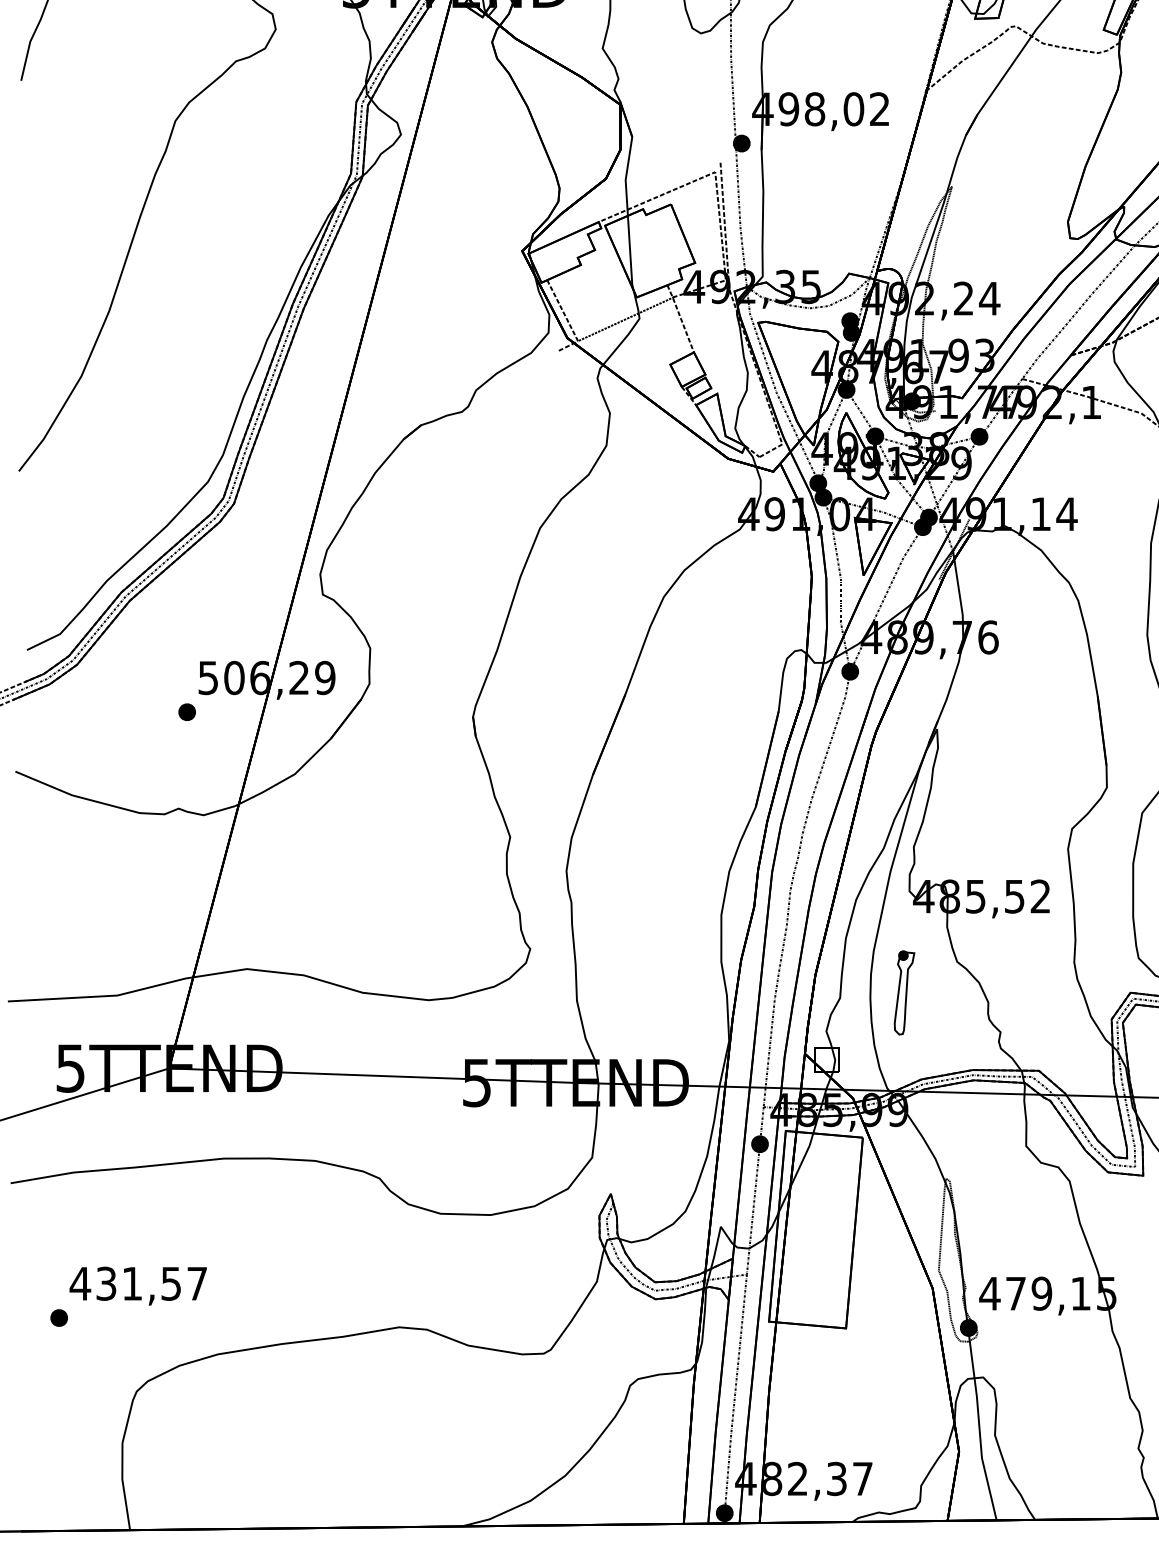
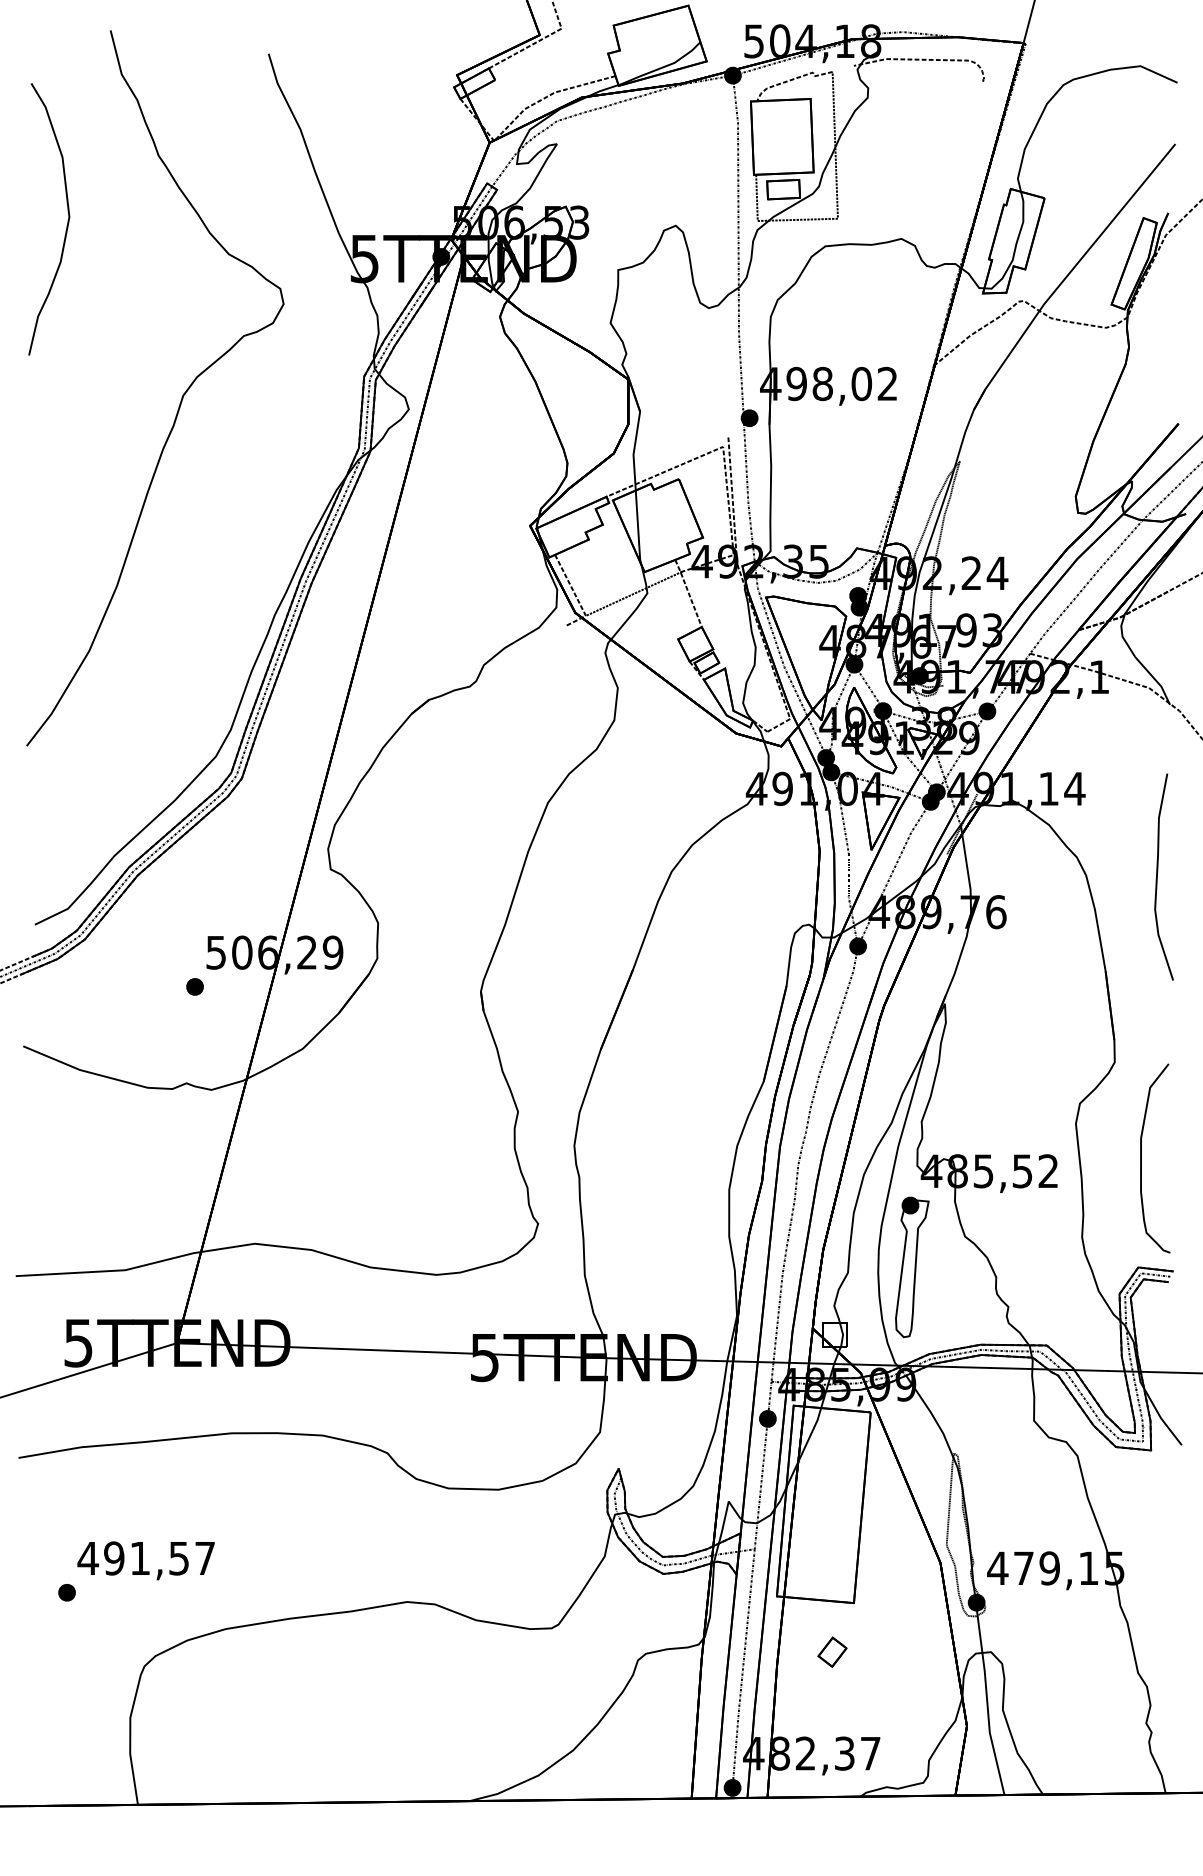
part: (904, 992) -> (912, 1267), size x1.67
text: (106, 1283) -> (114, 1558), 431,57 -> 491,57
part: (824, 1376) -> (832, 1651), added

